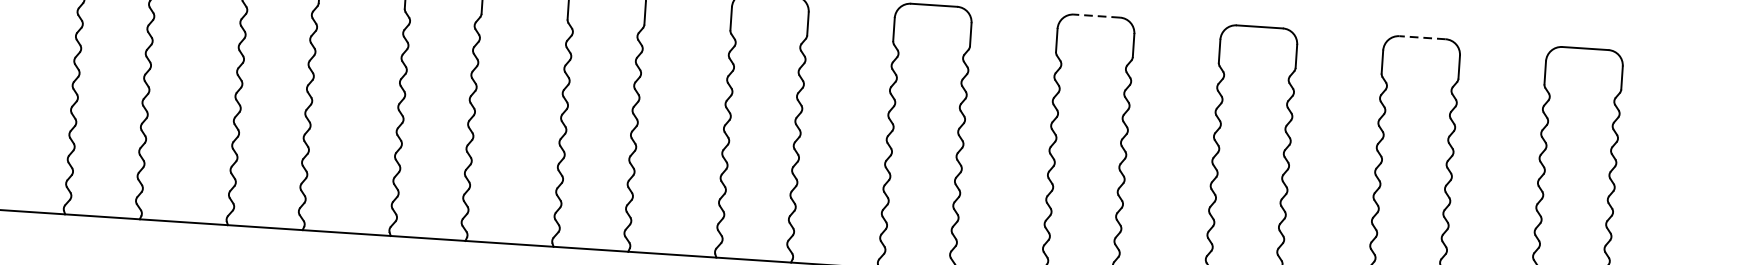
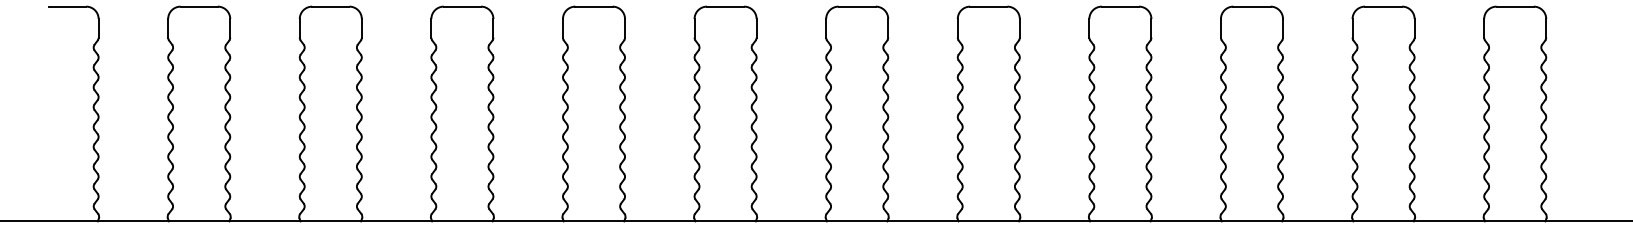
line: (1097, 15) -> (1120, 6), dashed -> solid
line: (1422, 37) -> (1383, 6), dashed -> solid

